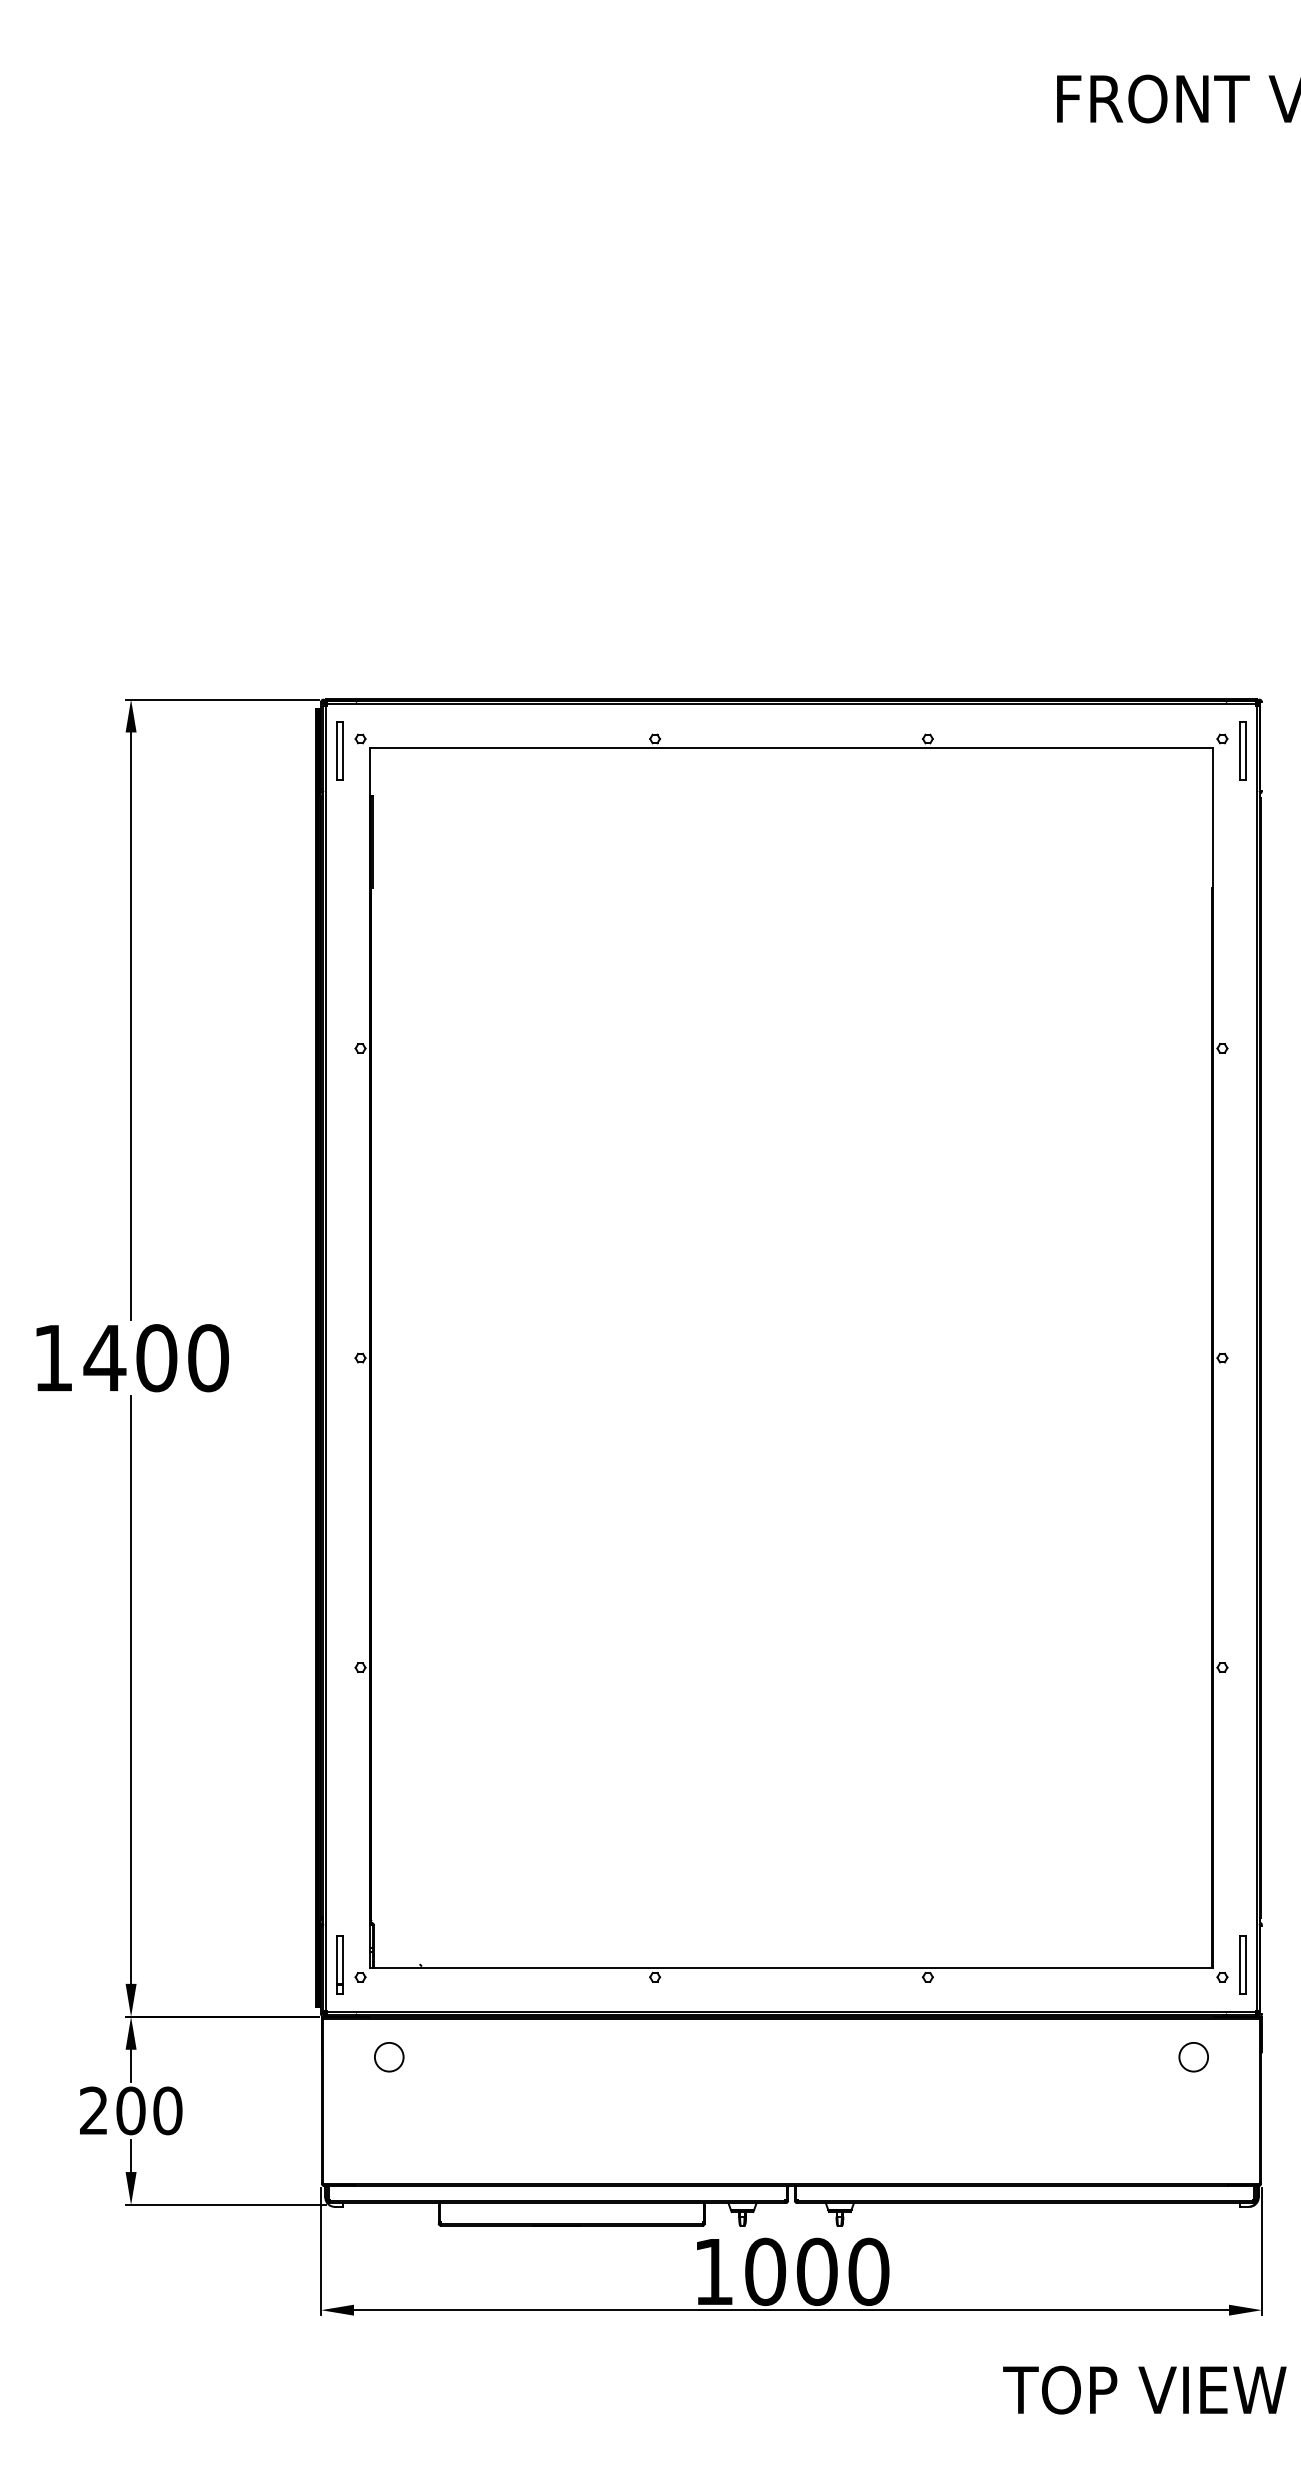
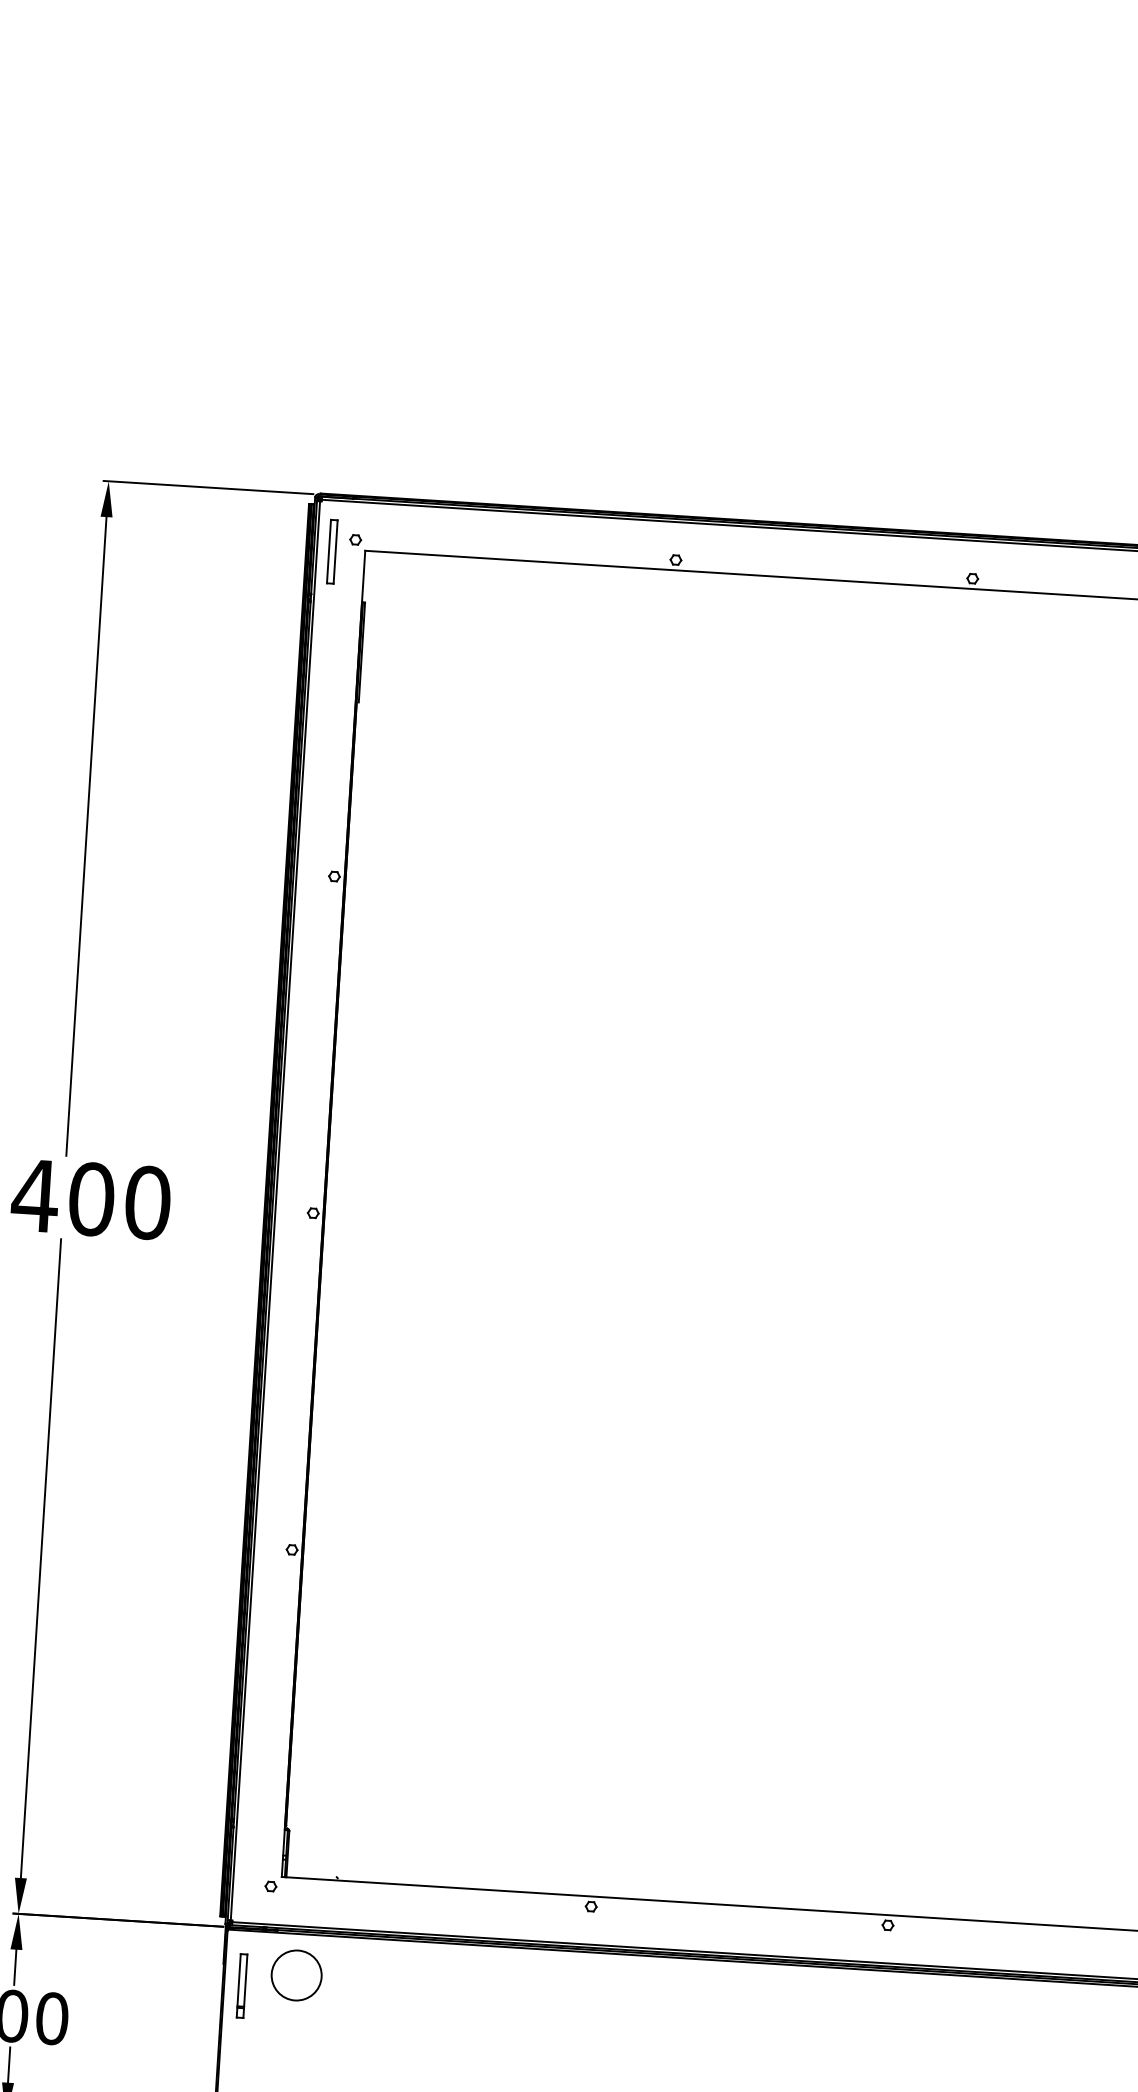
part: (339, 1964) -> (241, 1985), moved
circle: (388, 2056) -> (295, 1974), size x1.6

